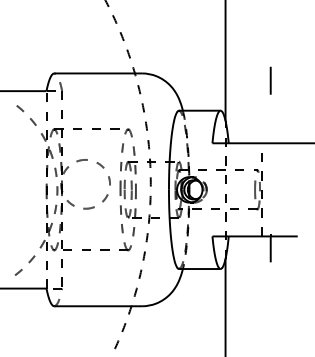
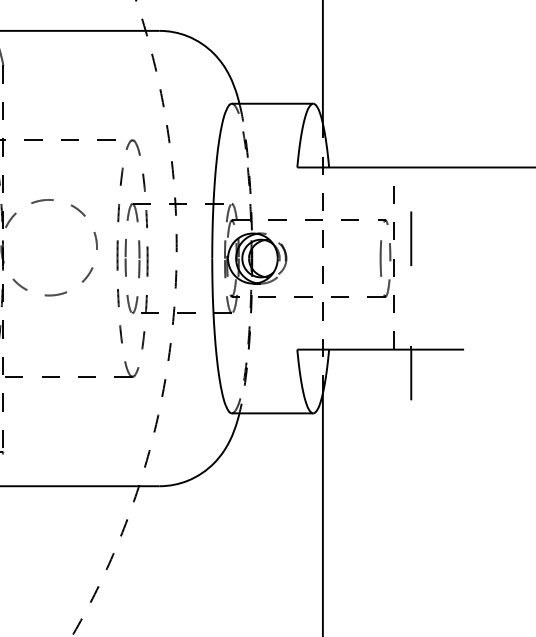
line: (270, 80) -> (410, 238), moved

